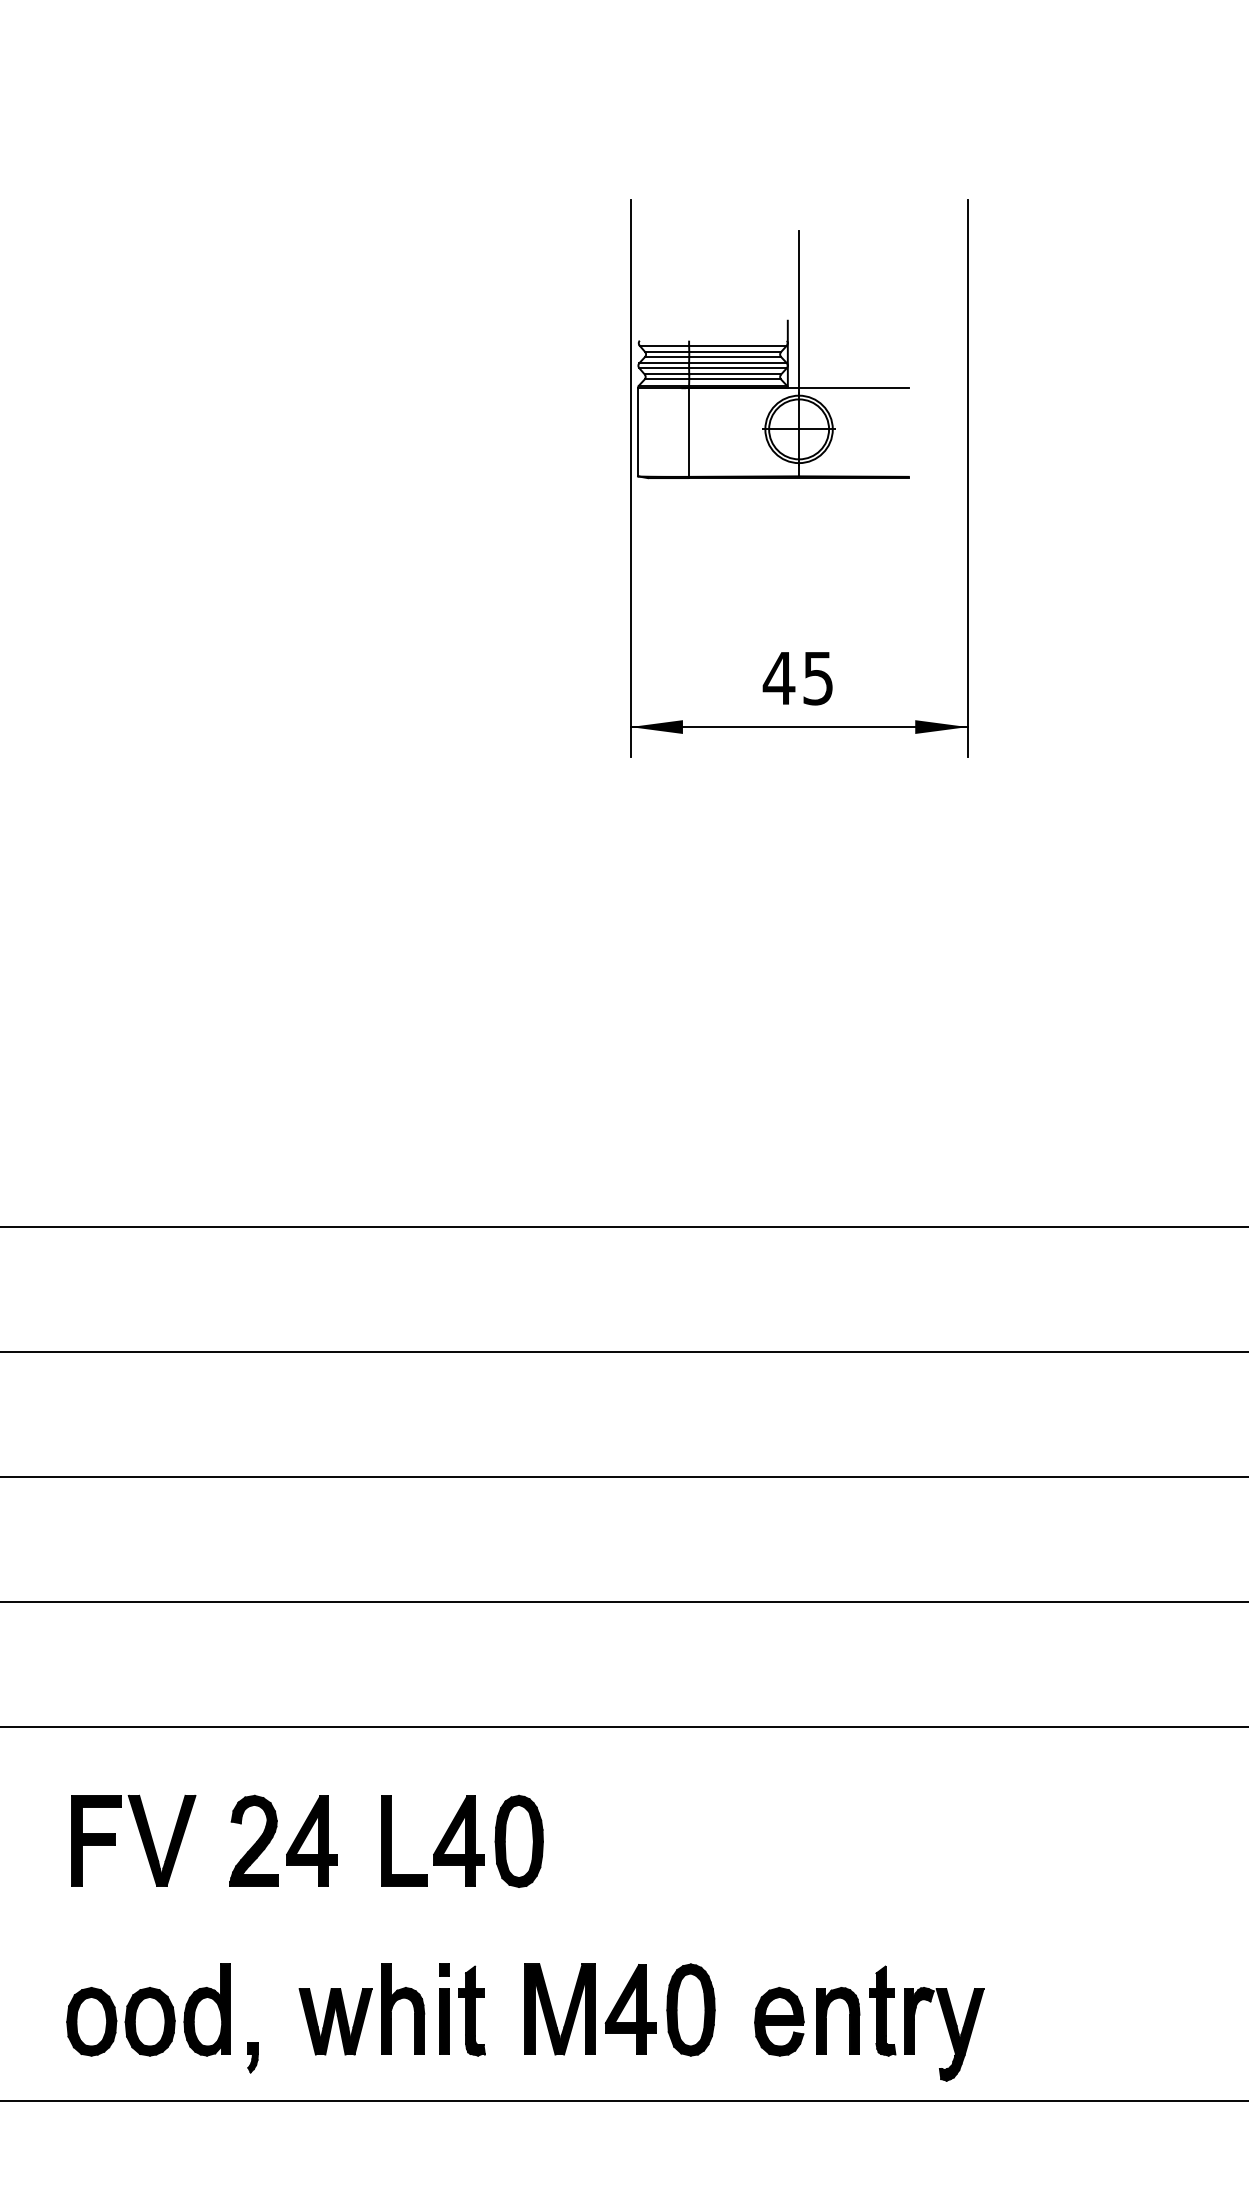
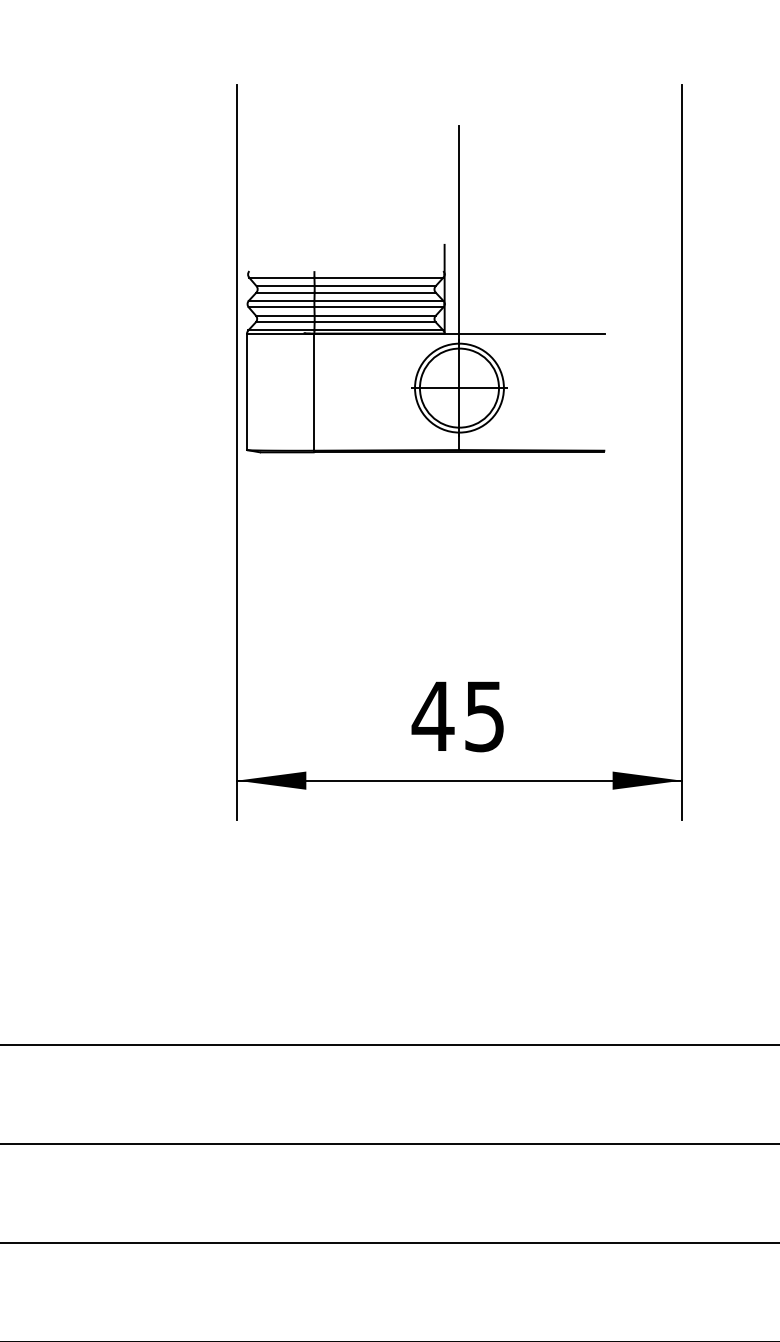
part: (798, 478) -> (458, 452), size x1.67

